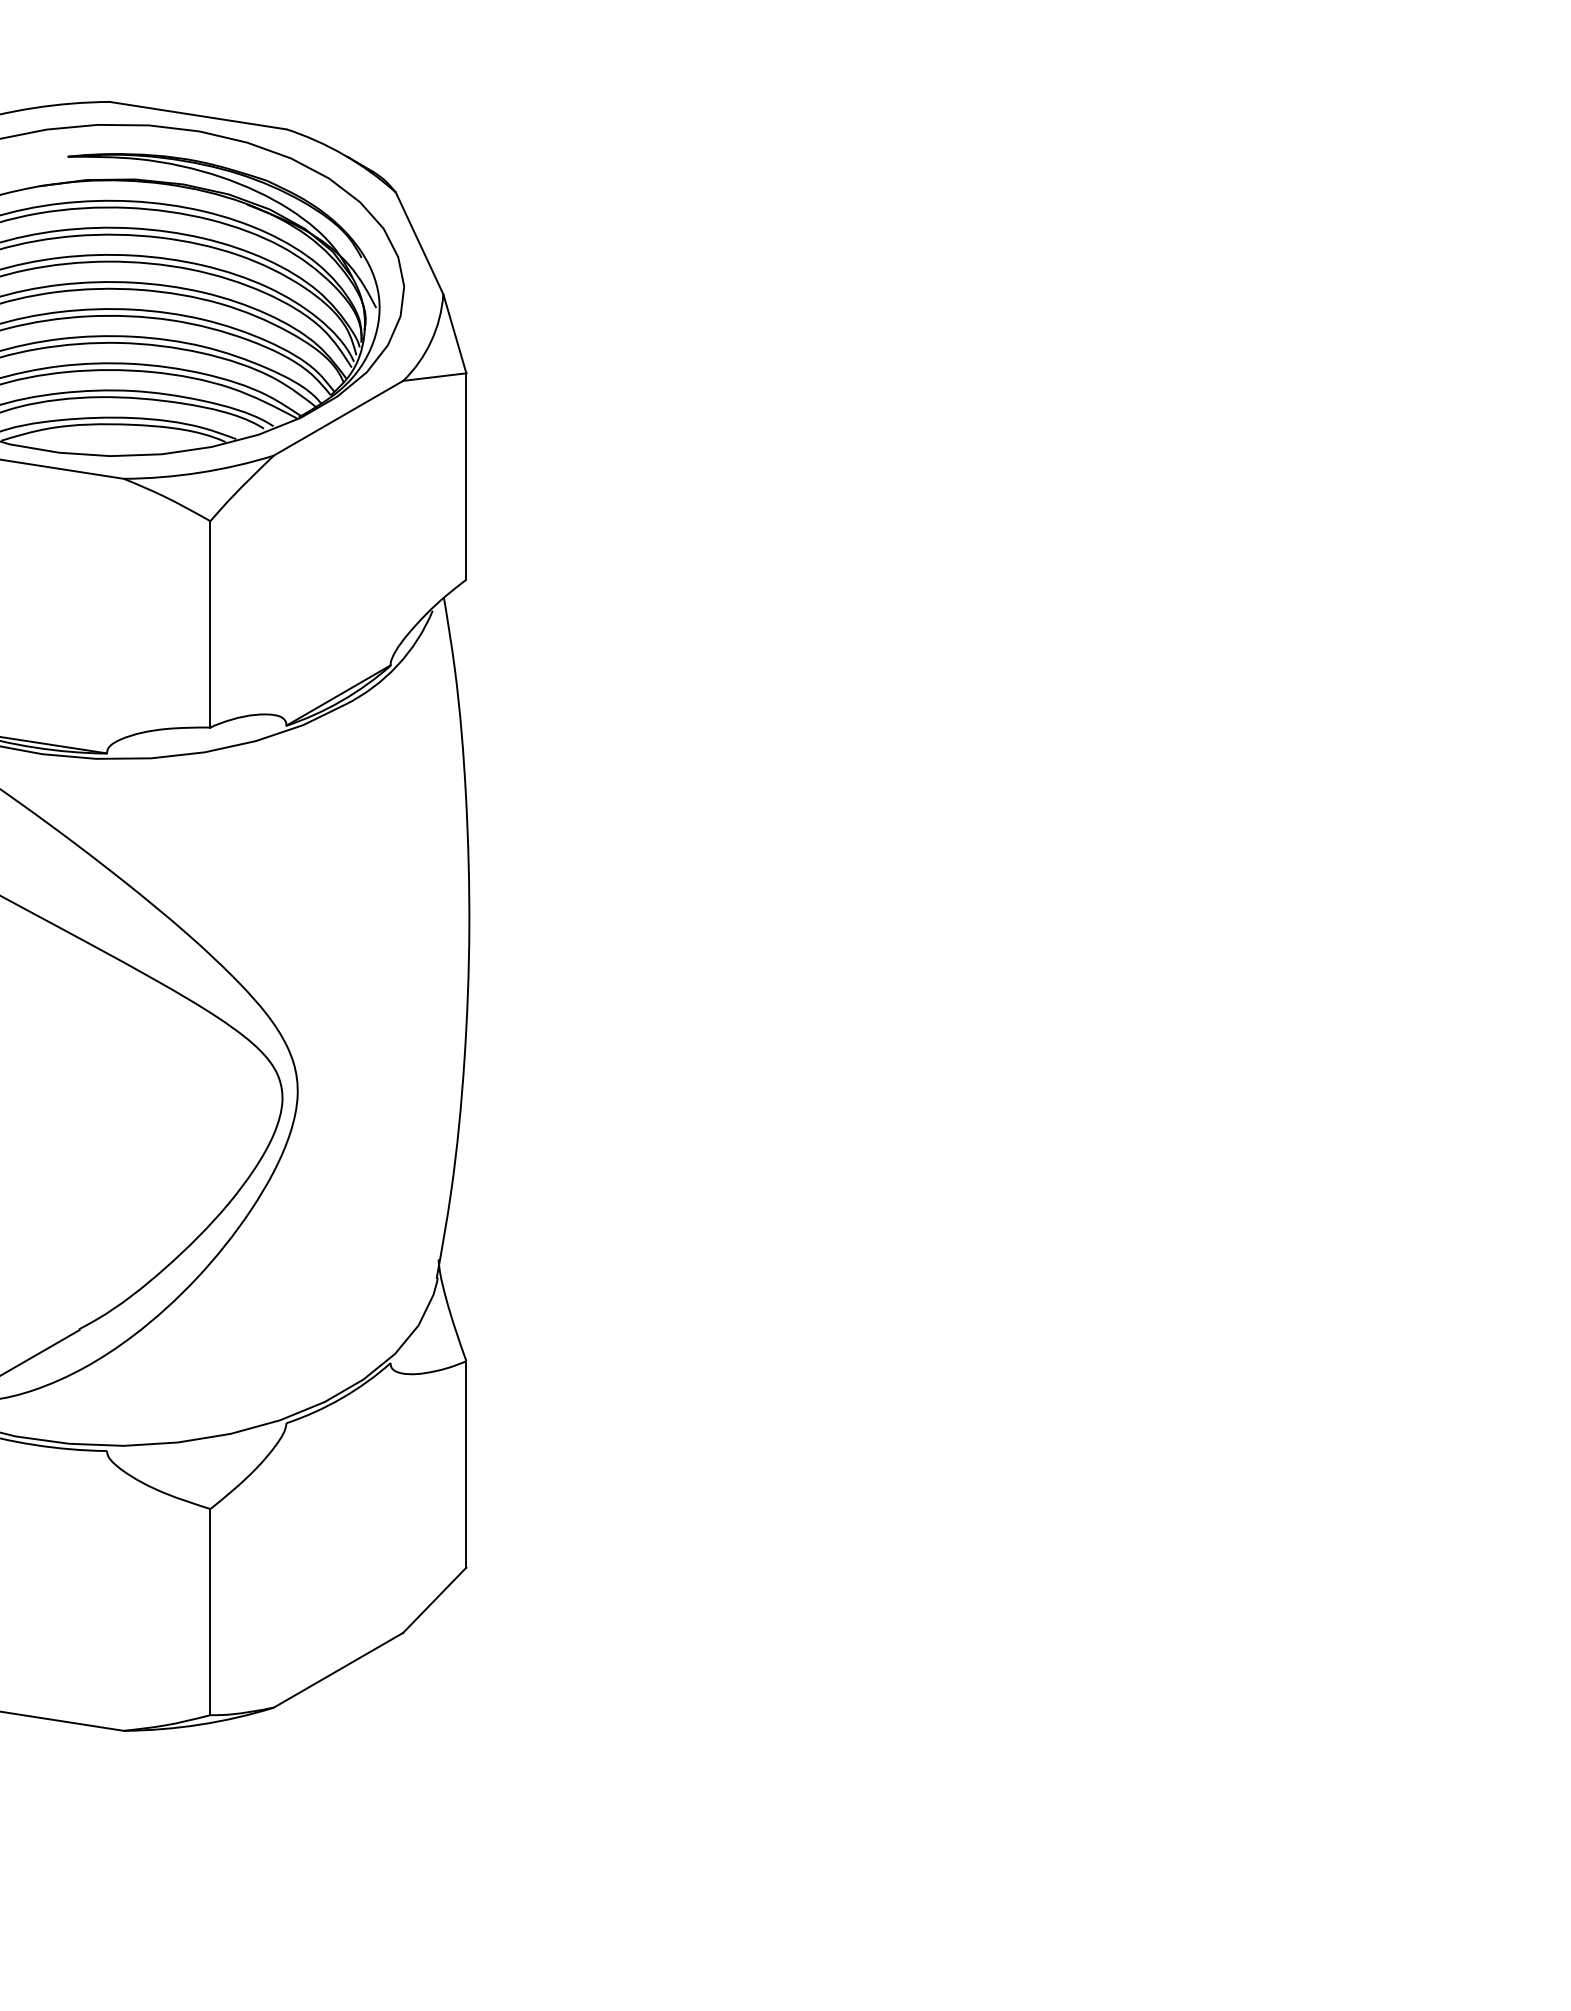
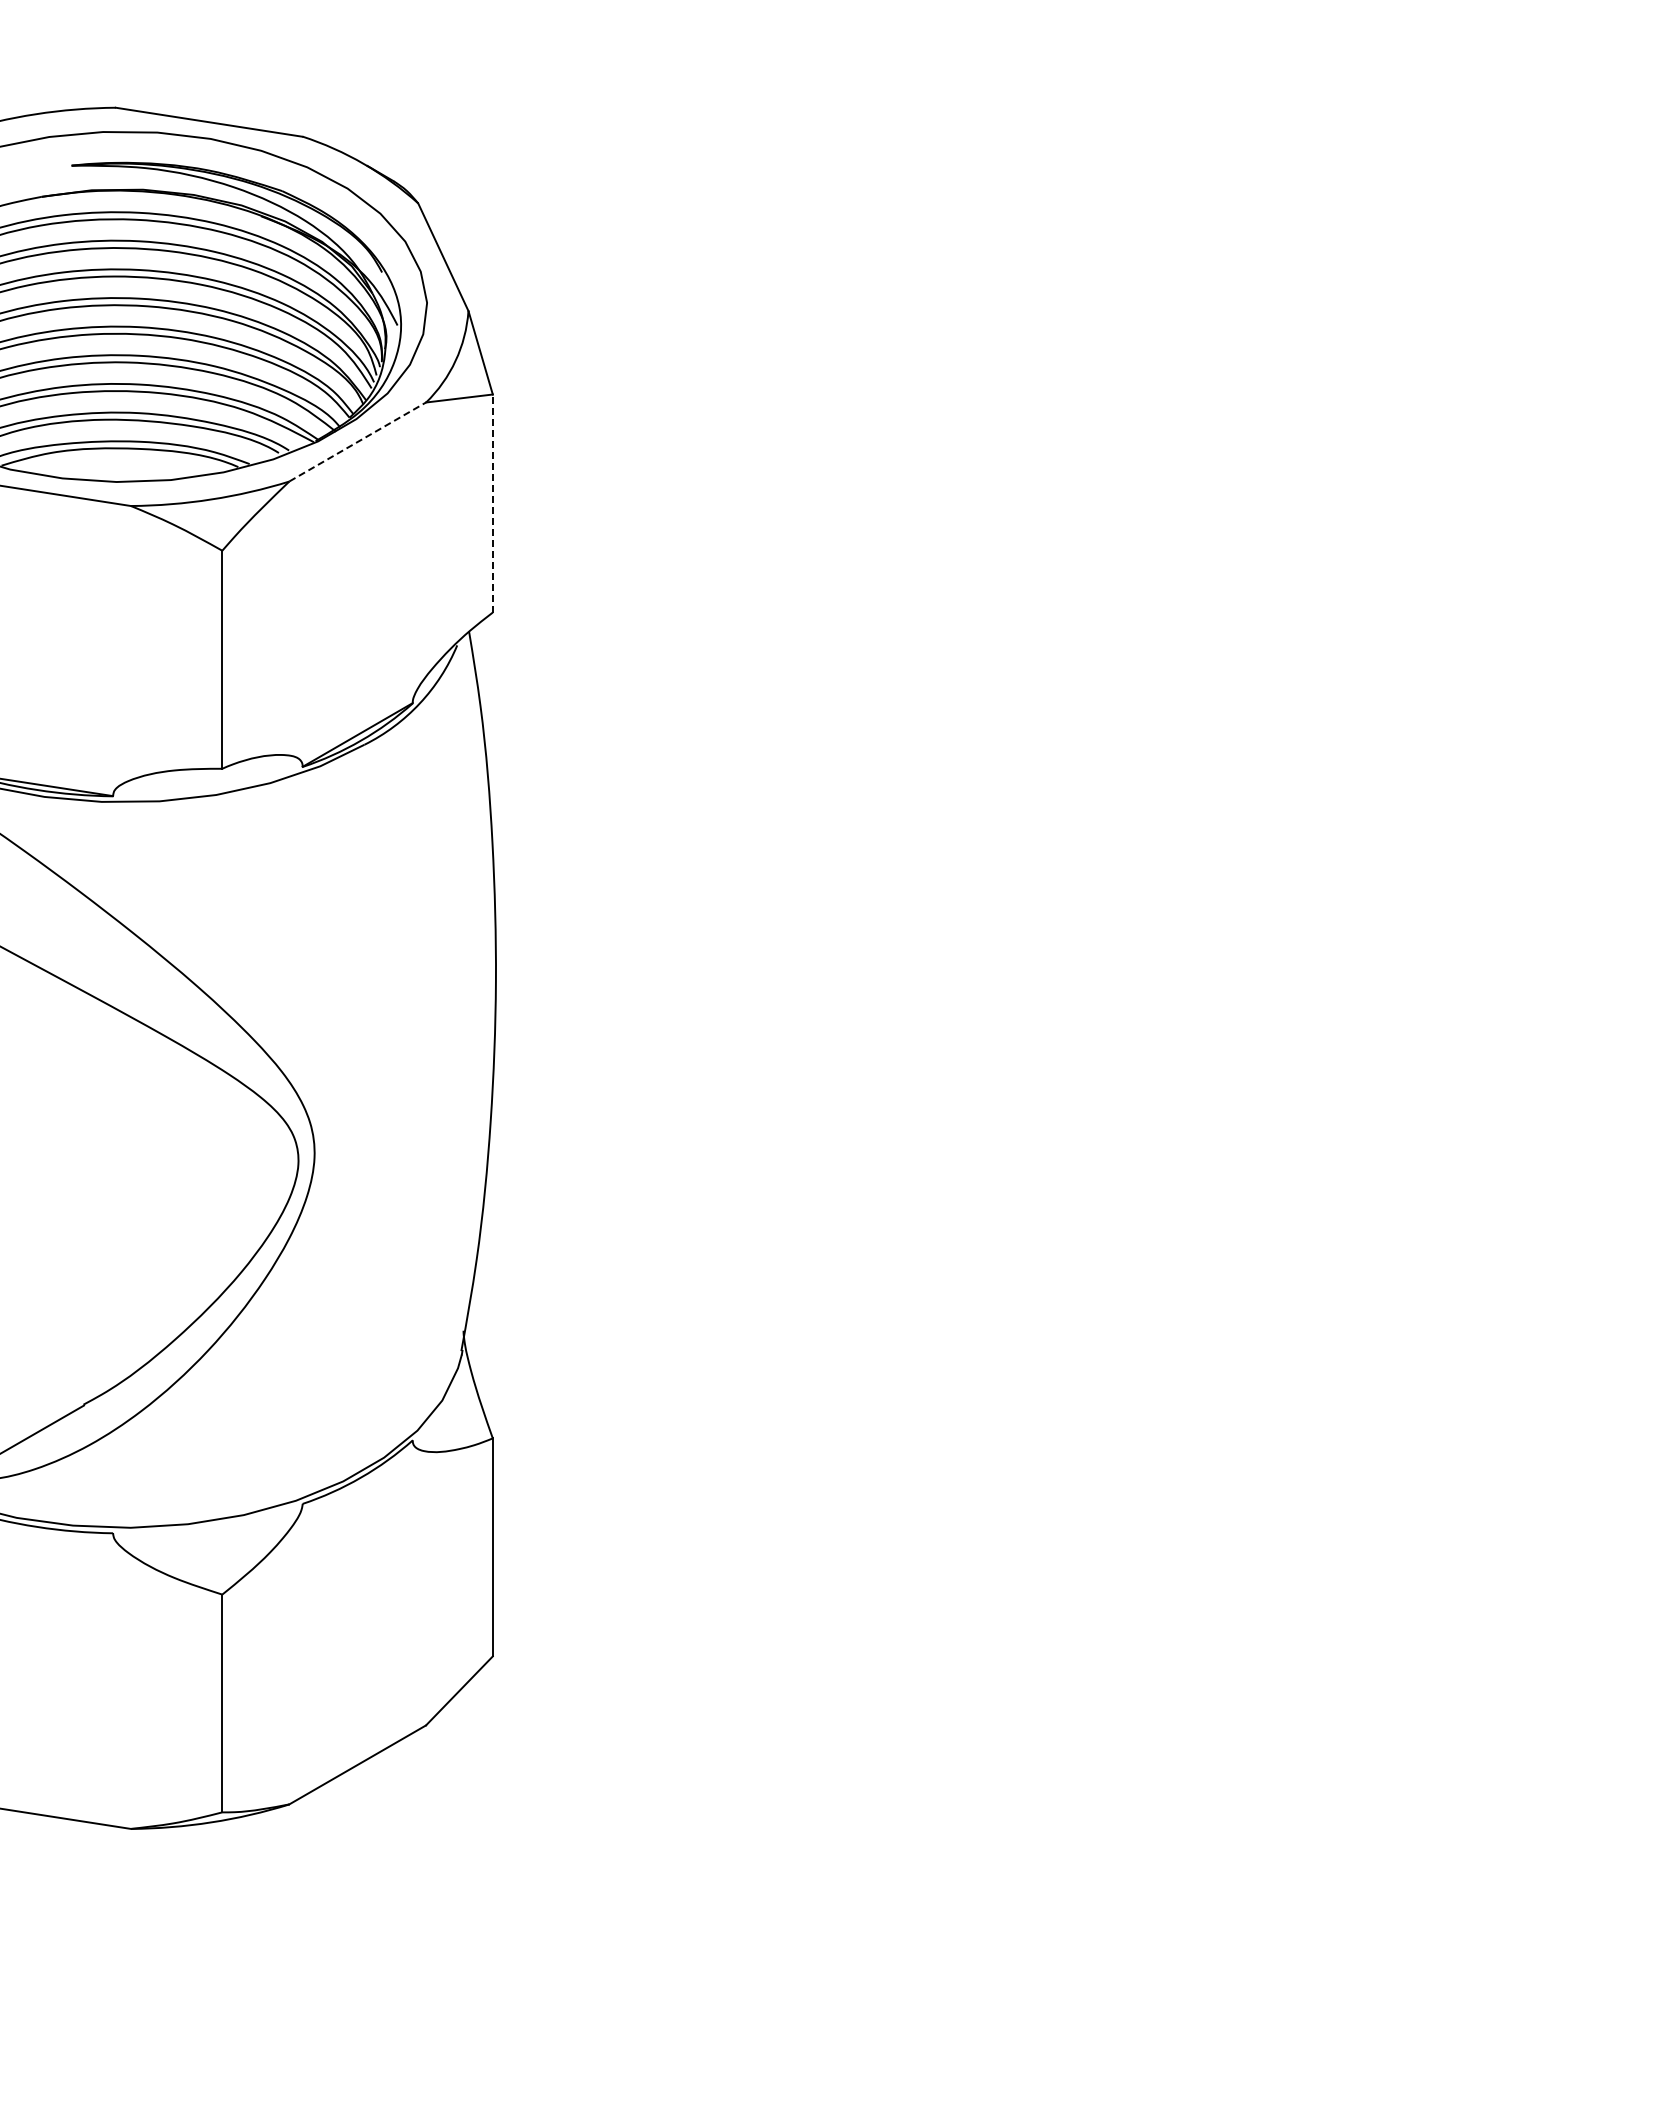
line: (338, 417) -> (357, 441), solid -> dashed
line: (466, 476) -> (492, 503), solid -> dashed

